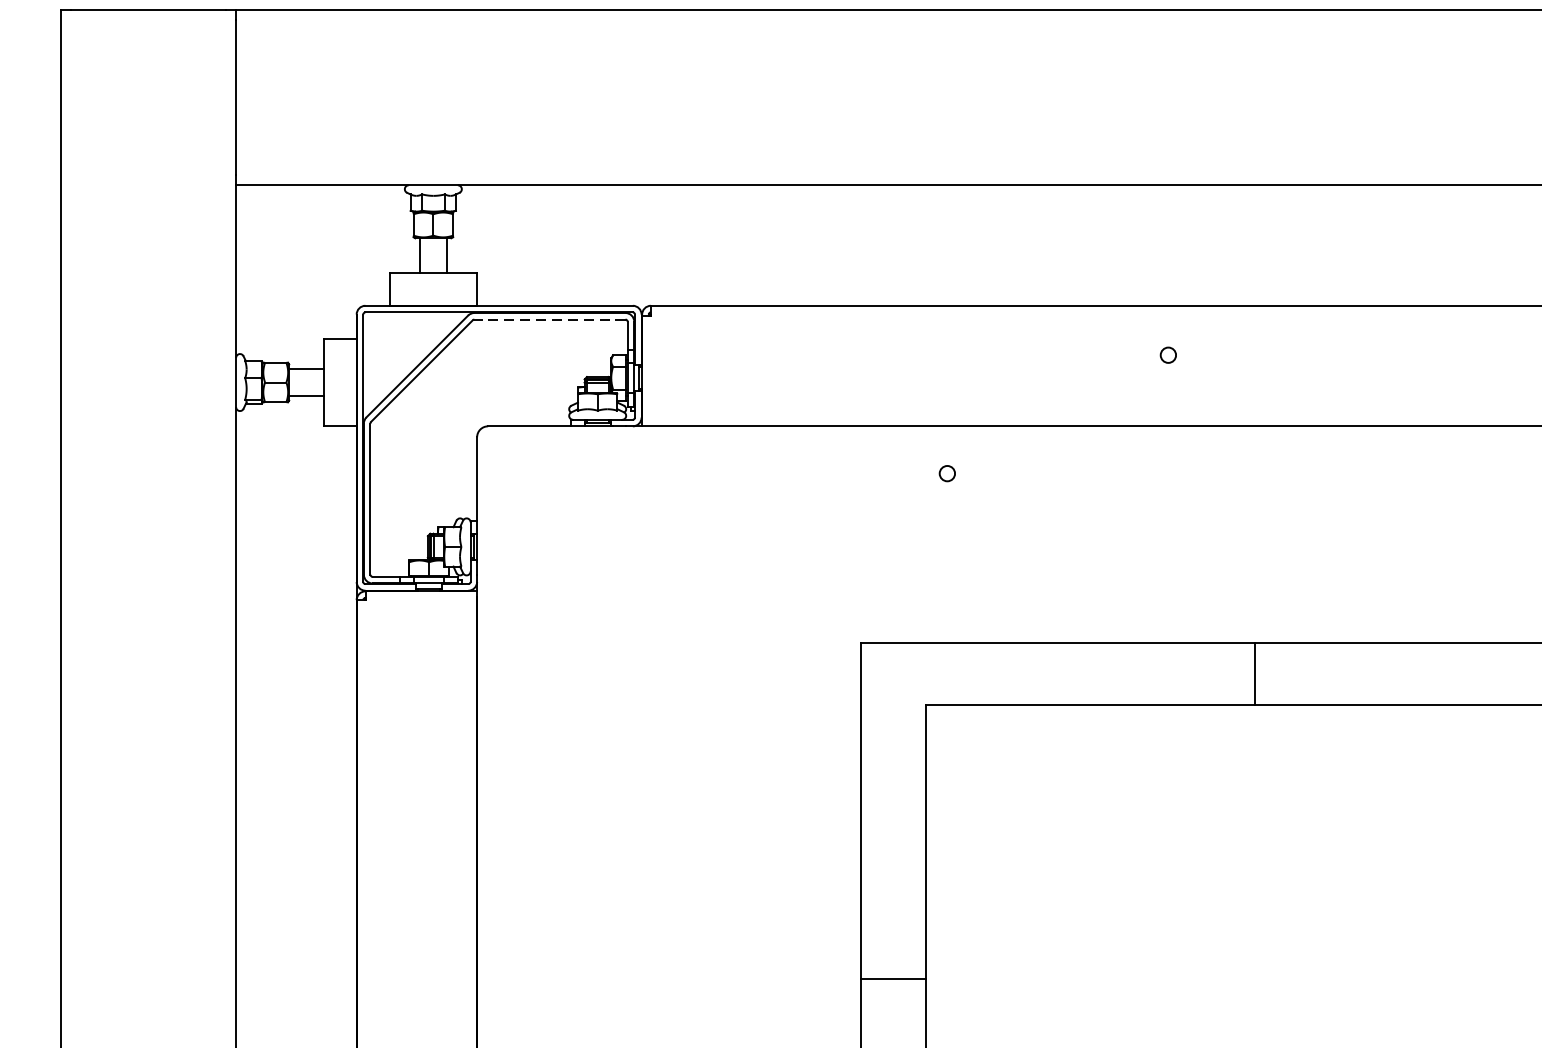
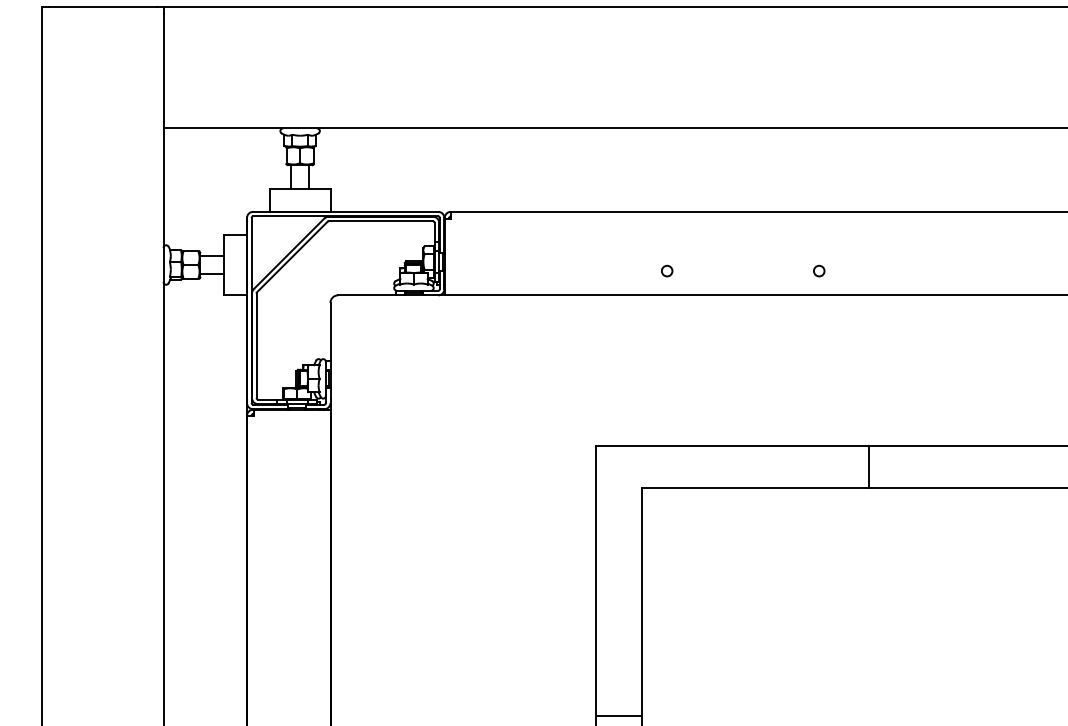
line: (549, 319) -> (380, 221), dashed -> solid
circle: (1168, 354) -> (819, 270), moved
circle: (947, 472) -> (667, 270), moved
line: (893, 978) -> (618, 715), moved

